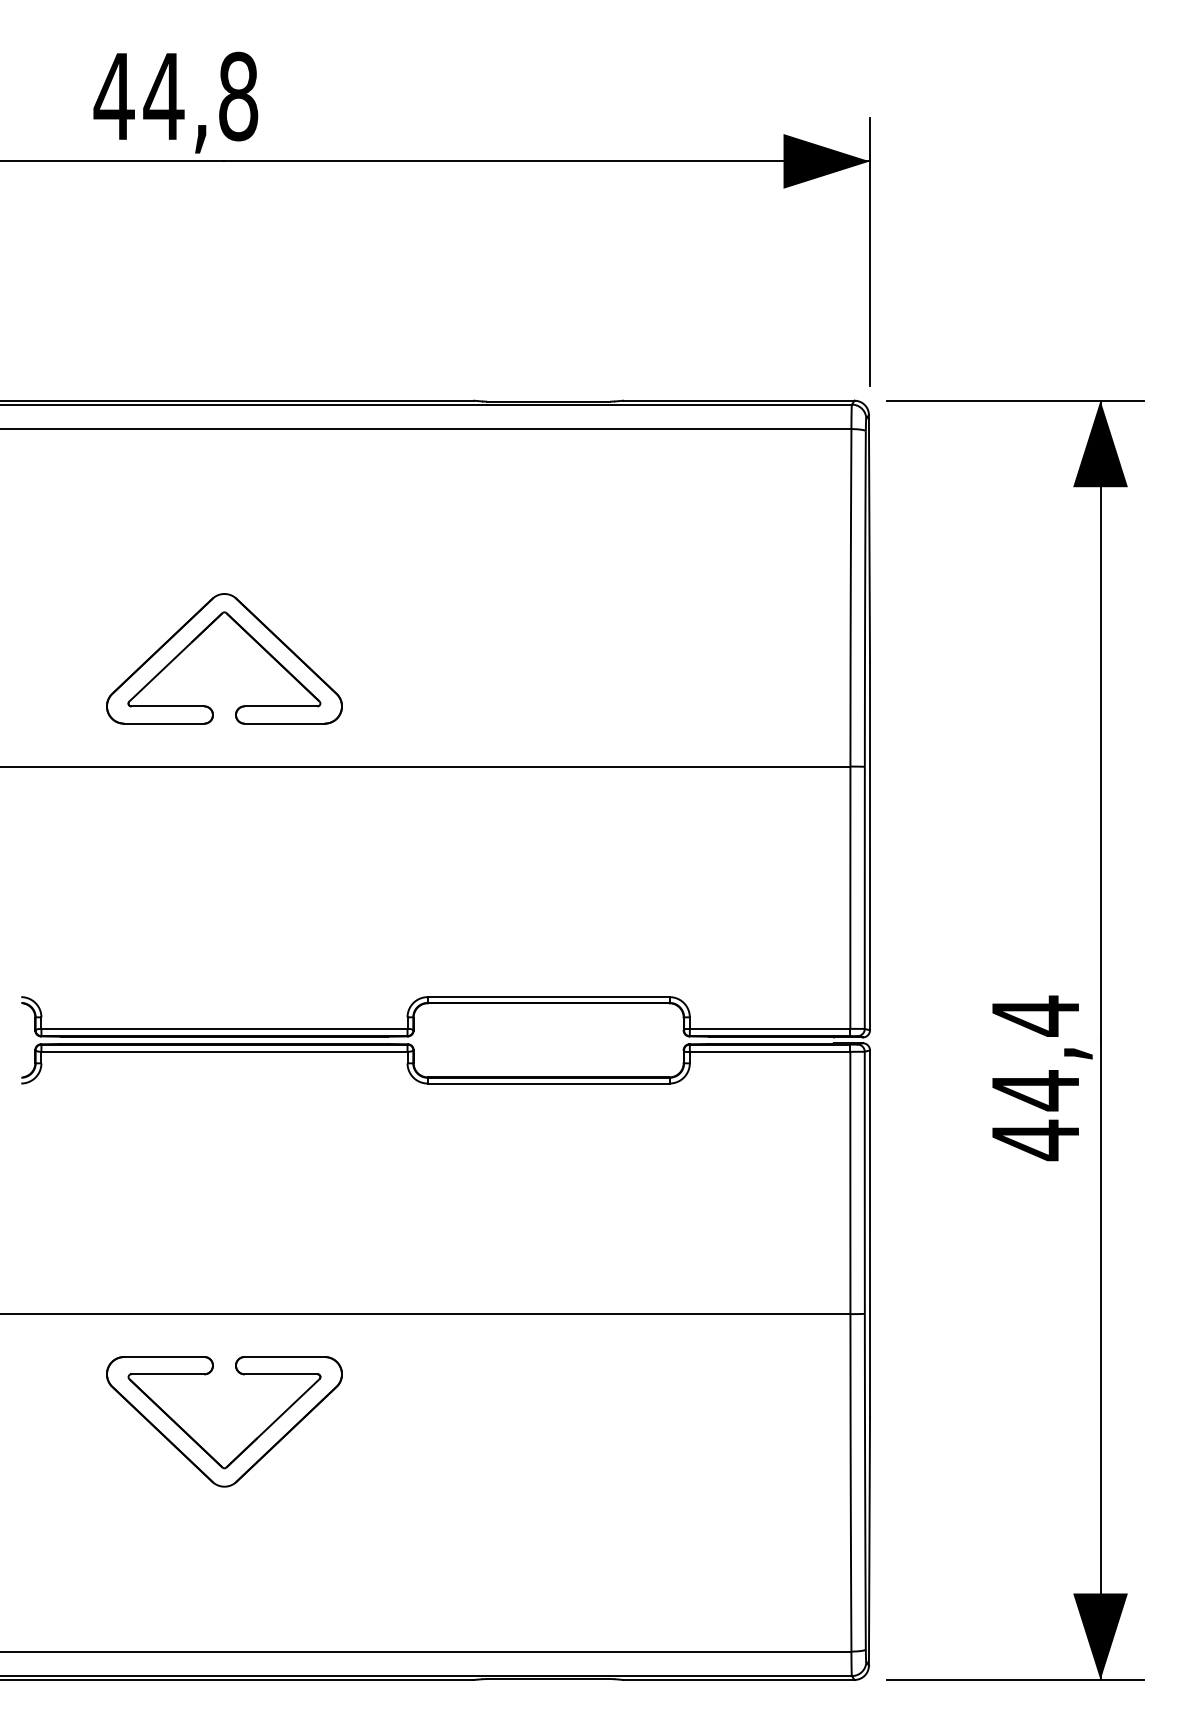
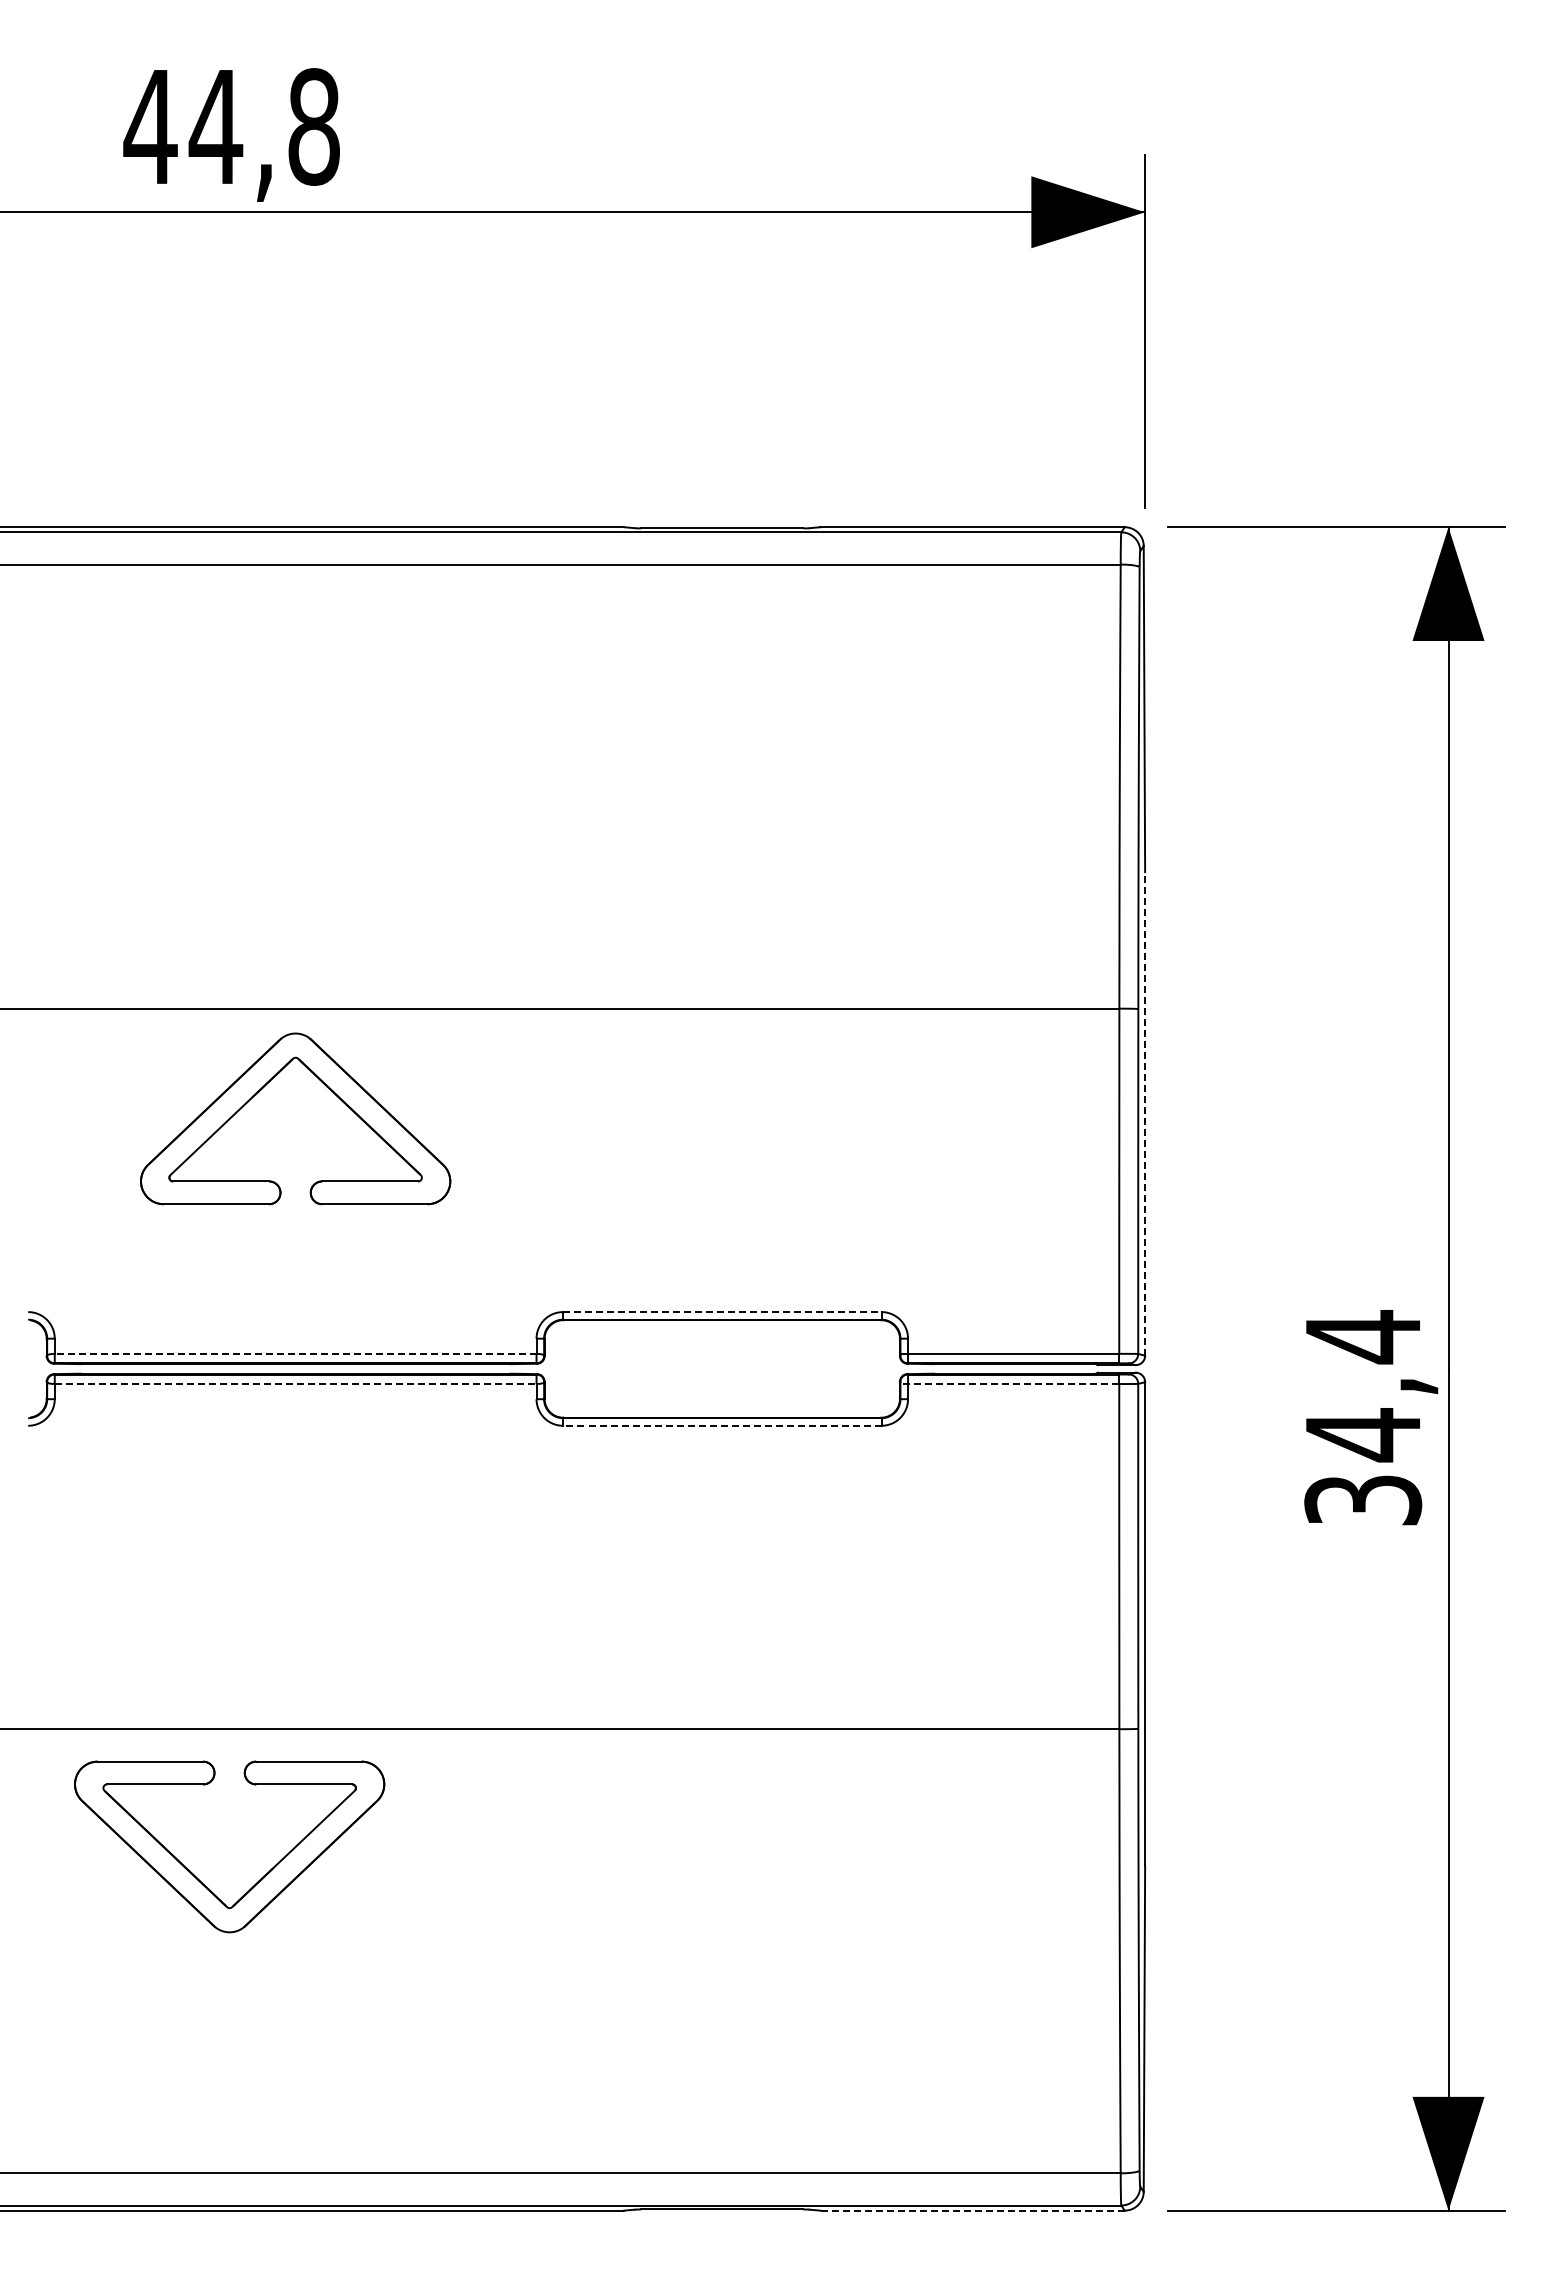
part: (200, 634) -> (264, 1087), moved
line: (870, 846) -> (1145, 1113), solid -> dashed
line: (548, 997) -> (722, 1312), solid -> dashed
line: (224, 1028) -> (295, 1353), solid -> dashed
line: (224, 1052) -> (295, 1384), solid -> dashed
line: (766, 1052) -> (1009, 1384), solid -> dashed
line: (548, 1083) -> (721, 1425), solid -> dashed
text: (1035, 1140) -> (1363, 1500), 44,4 -> 34,4
part: (200, 1445) -> (197, 1877), moved
line: (738, 1679) -> (972, 2210), solid -> dashed

